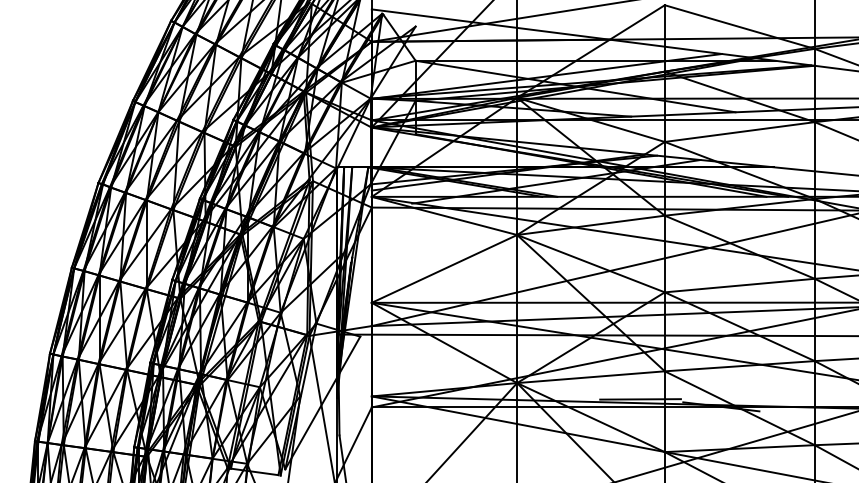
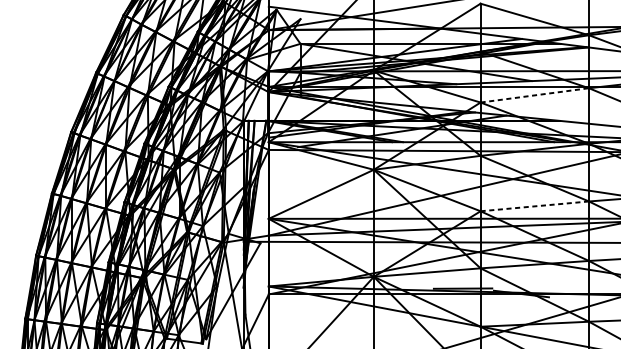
line: (739, 132) -> (534, 95), solid -> dashed
line: (739, 285) -> (534, 206), solid -> dashed

